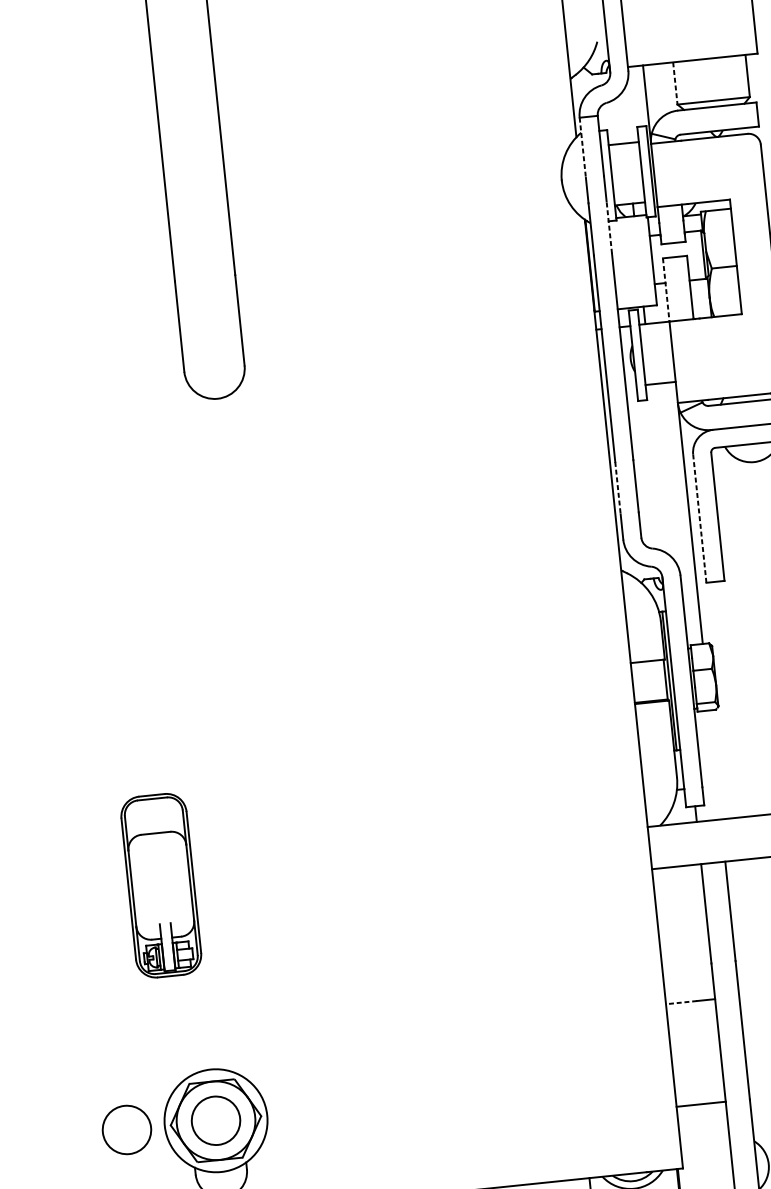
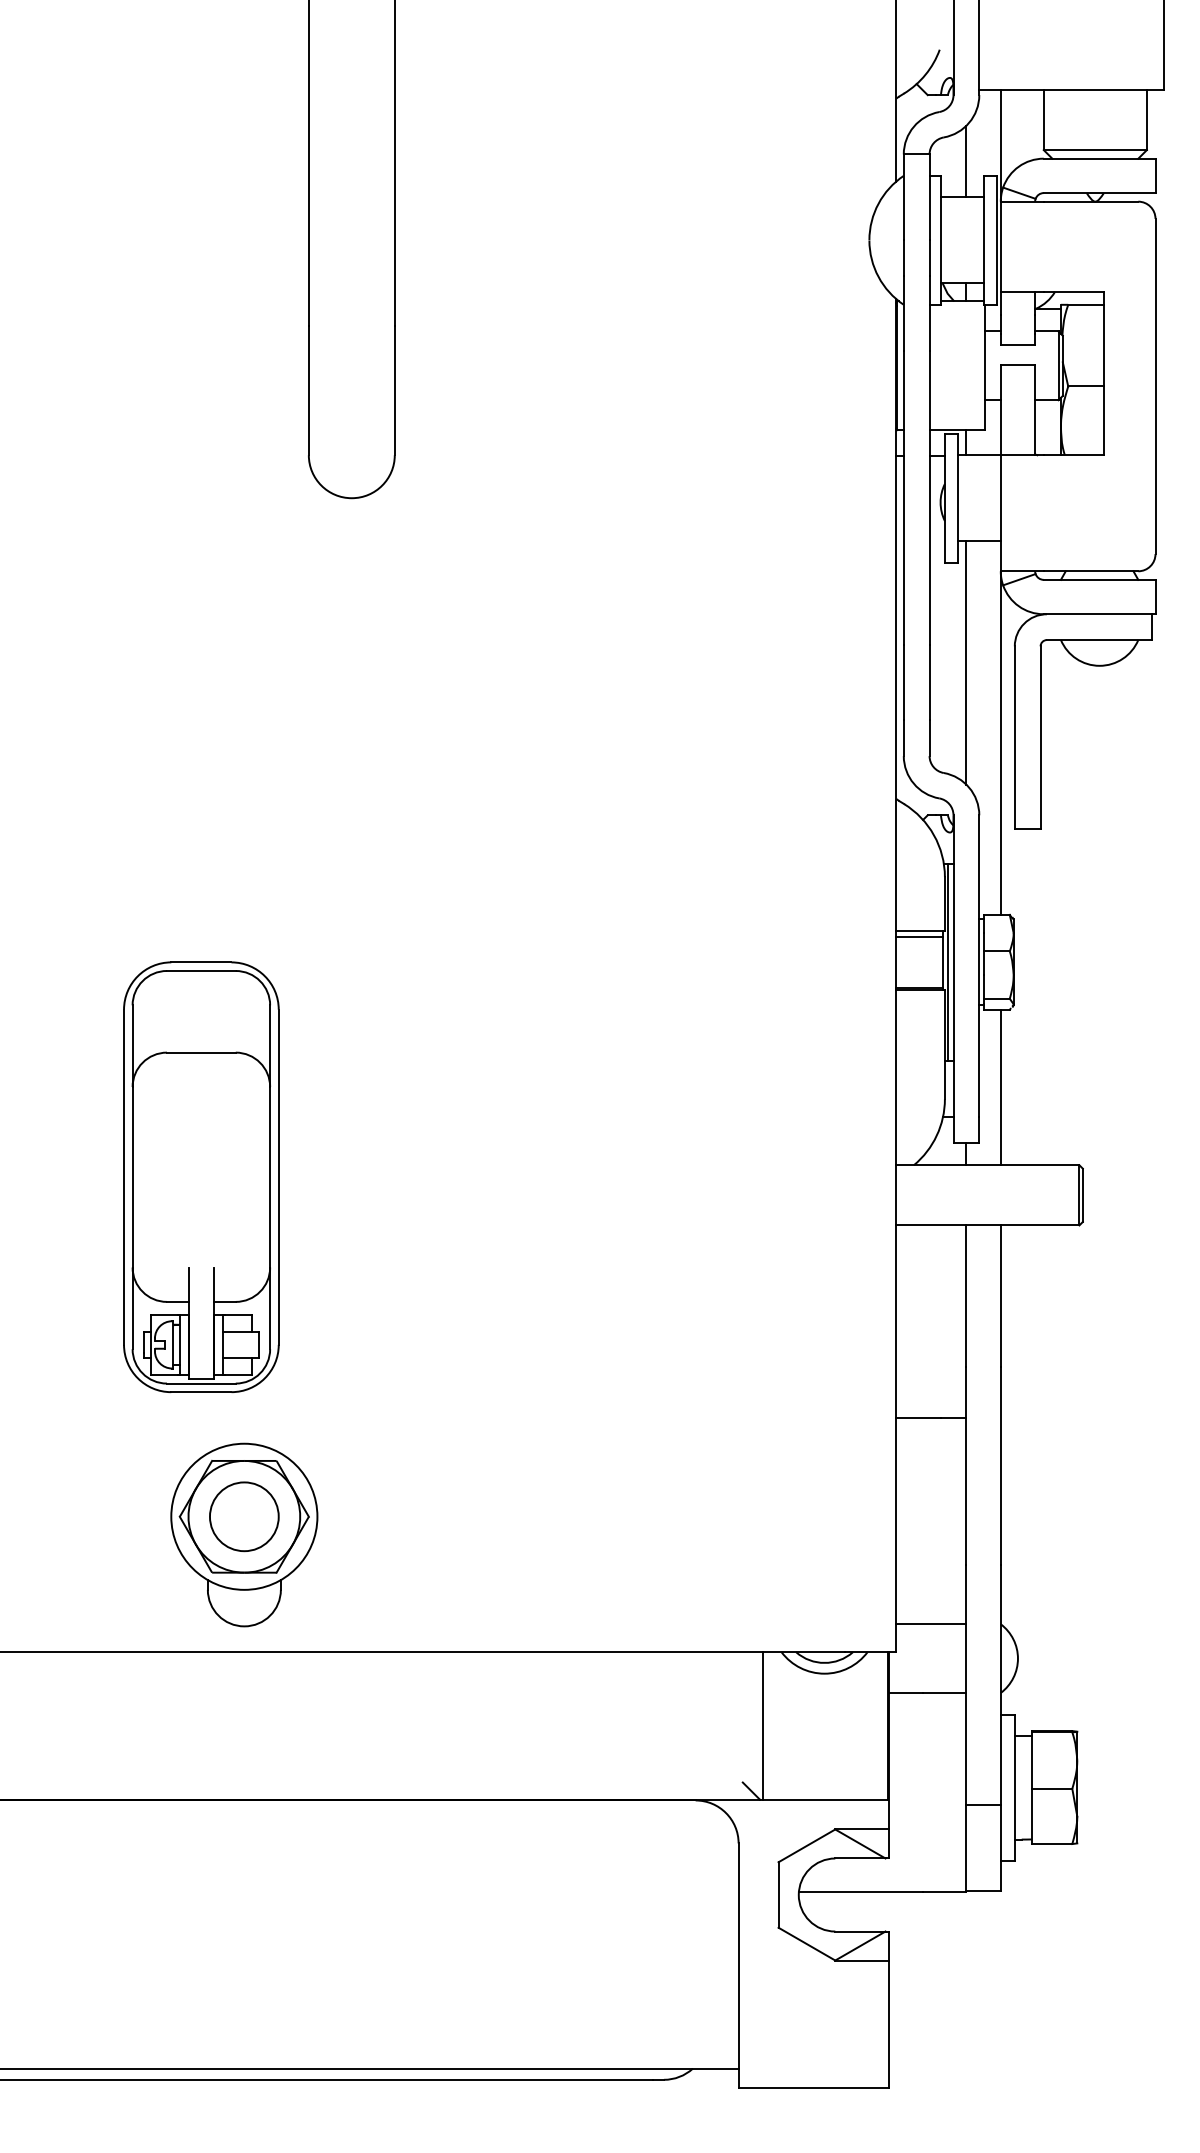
line: (675, 83) -> (1043, 120), dashed -> solid
line: (624, 118) -> (966, 161), added
line: (582, 147) -> (903, 197), dashed -> solid
line: (609, 227) -> (929, 313), dashed -> solid
line: (666, 290) -> (1000, 410), dashed -> solid
line: (660, 469) -> (966, 662), added
line: (617, 488) -> (903, 683), dashed -> solid
line: (699, 518) -> (1014, 737), dashed -> solid
line: (647, 664) -> (919, 936), added
line: (715, 764) -> (1000, 1087), added
part: (161, 885) -> (201, 1176), size x1.67
line: (680, 1002) -> (917, 1417), dashed -> solid
line: (701, 1104) -> (931, 1624), moved
circle: (127, 1129) -> (117, 1516), removed

